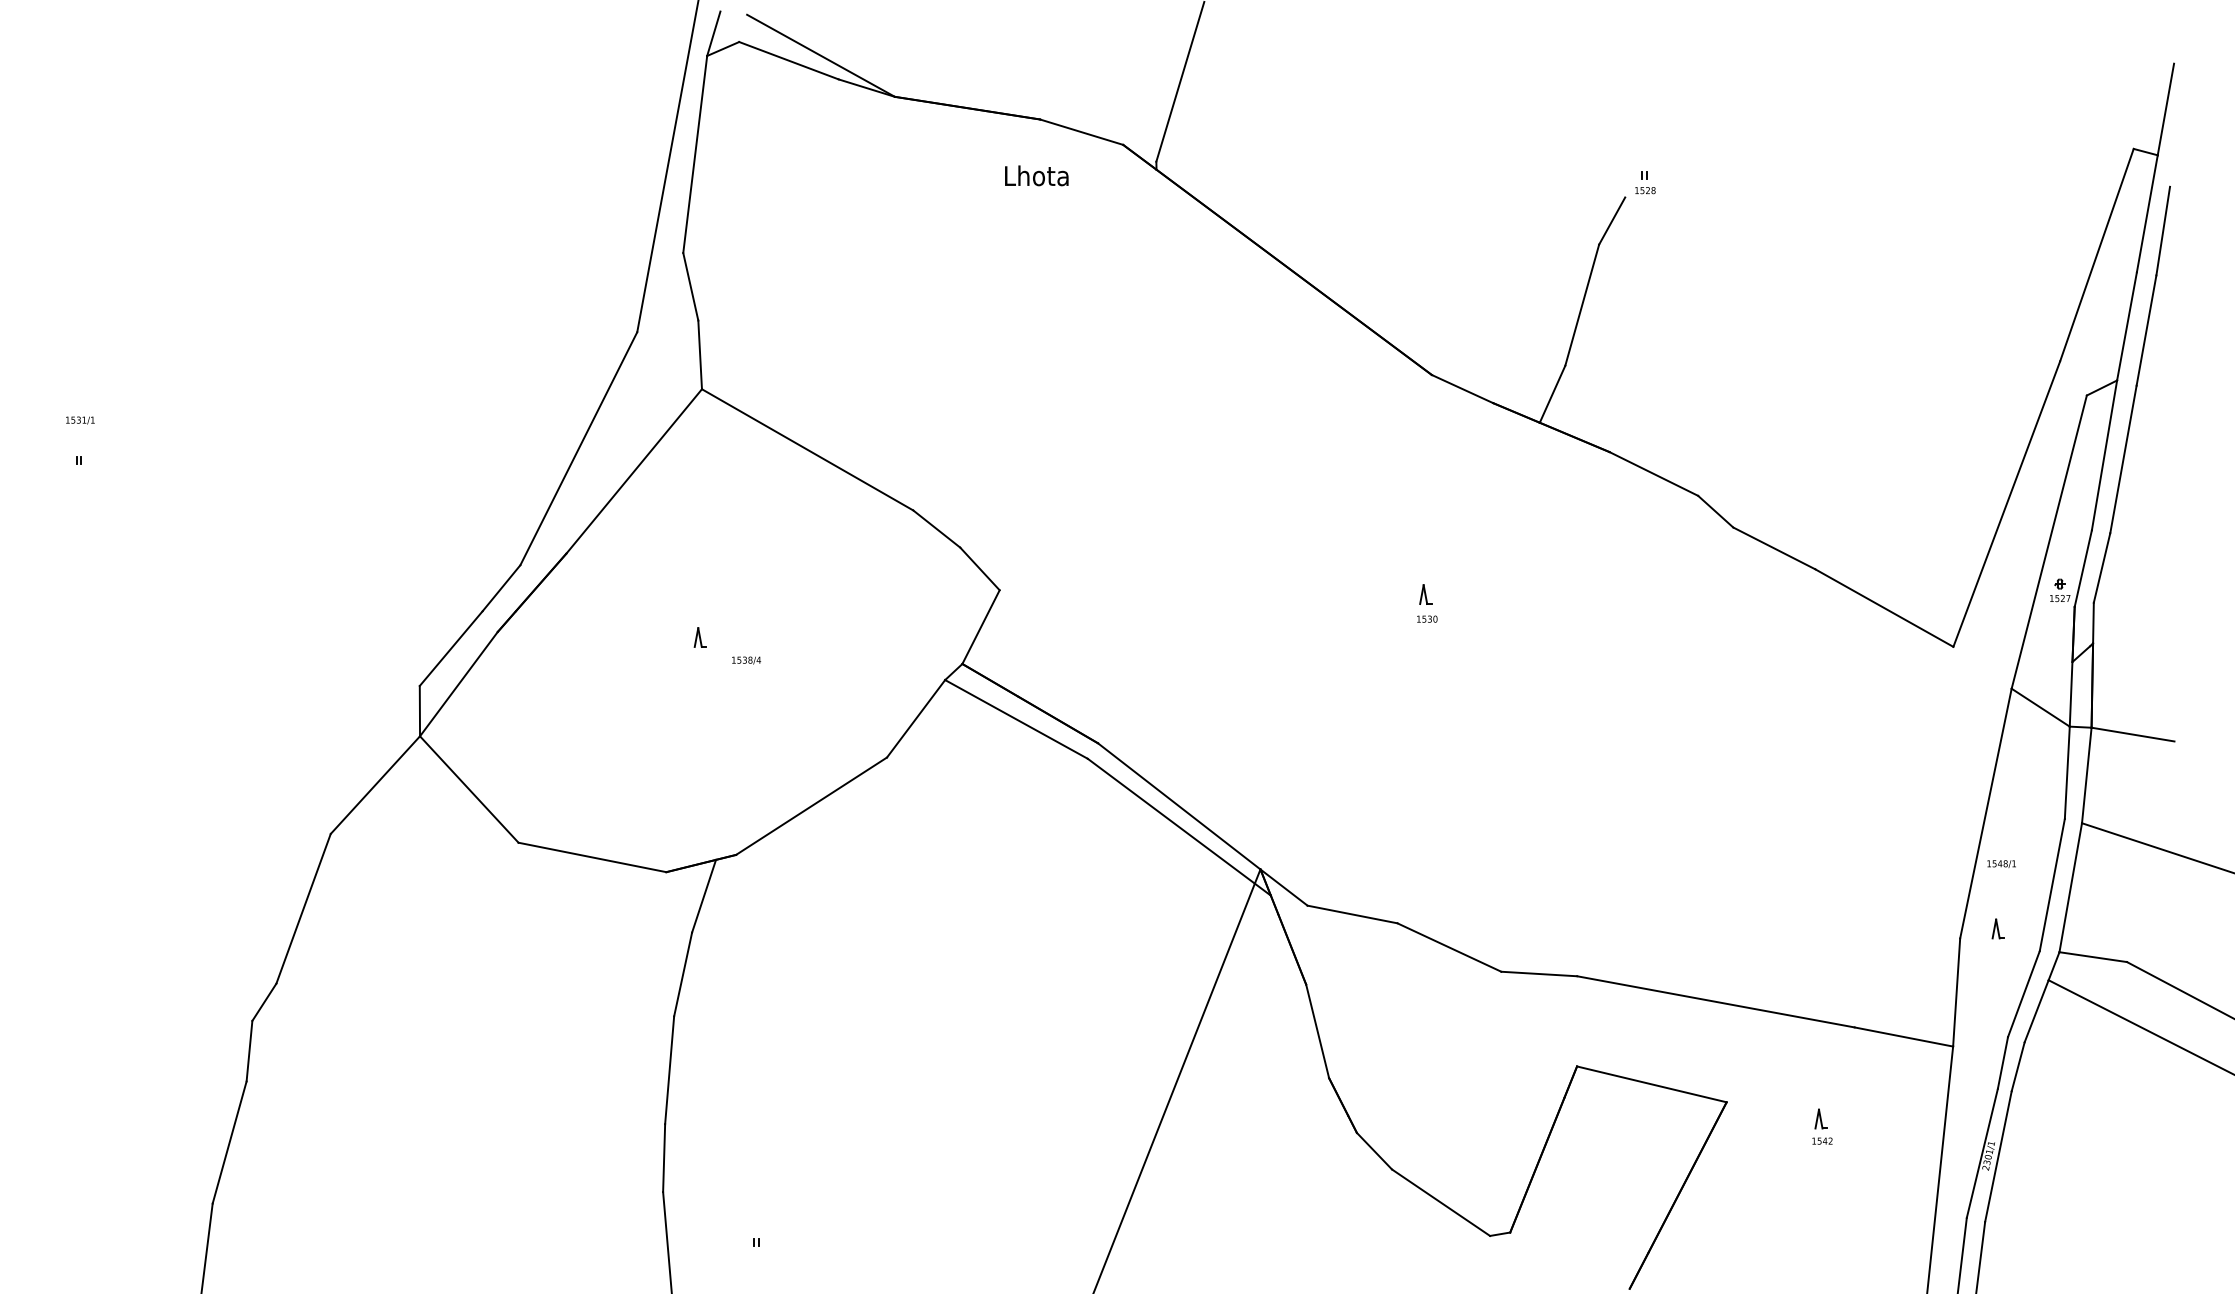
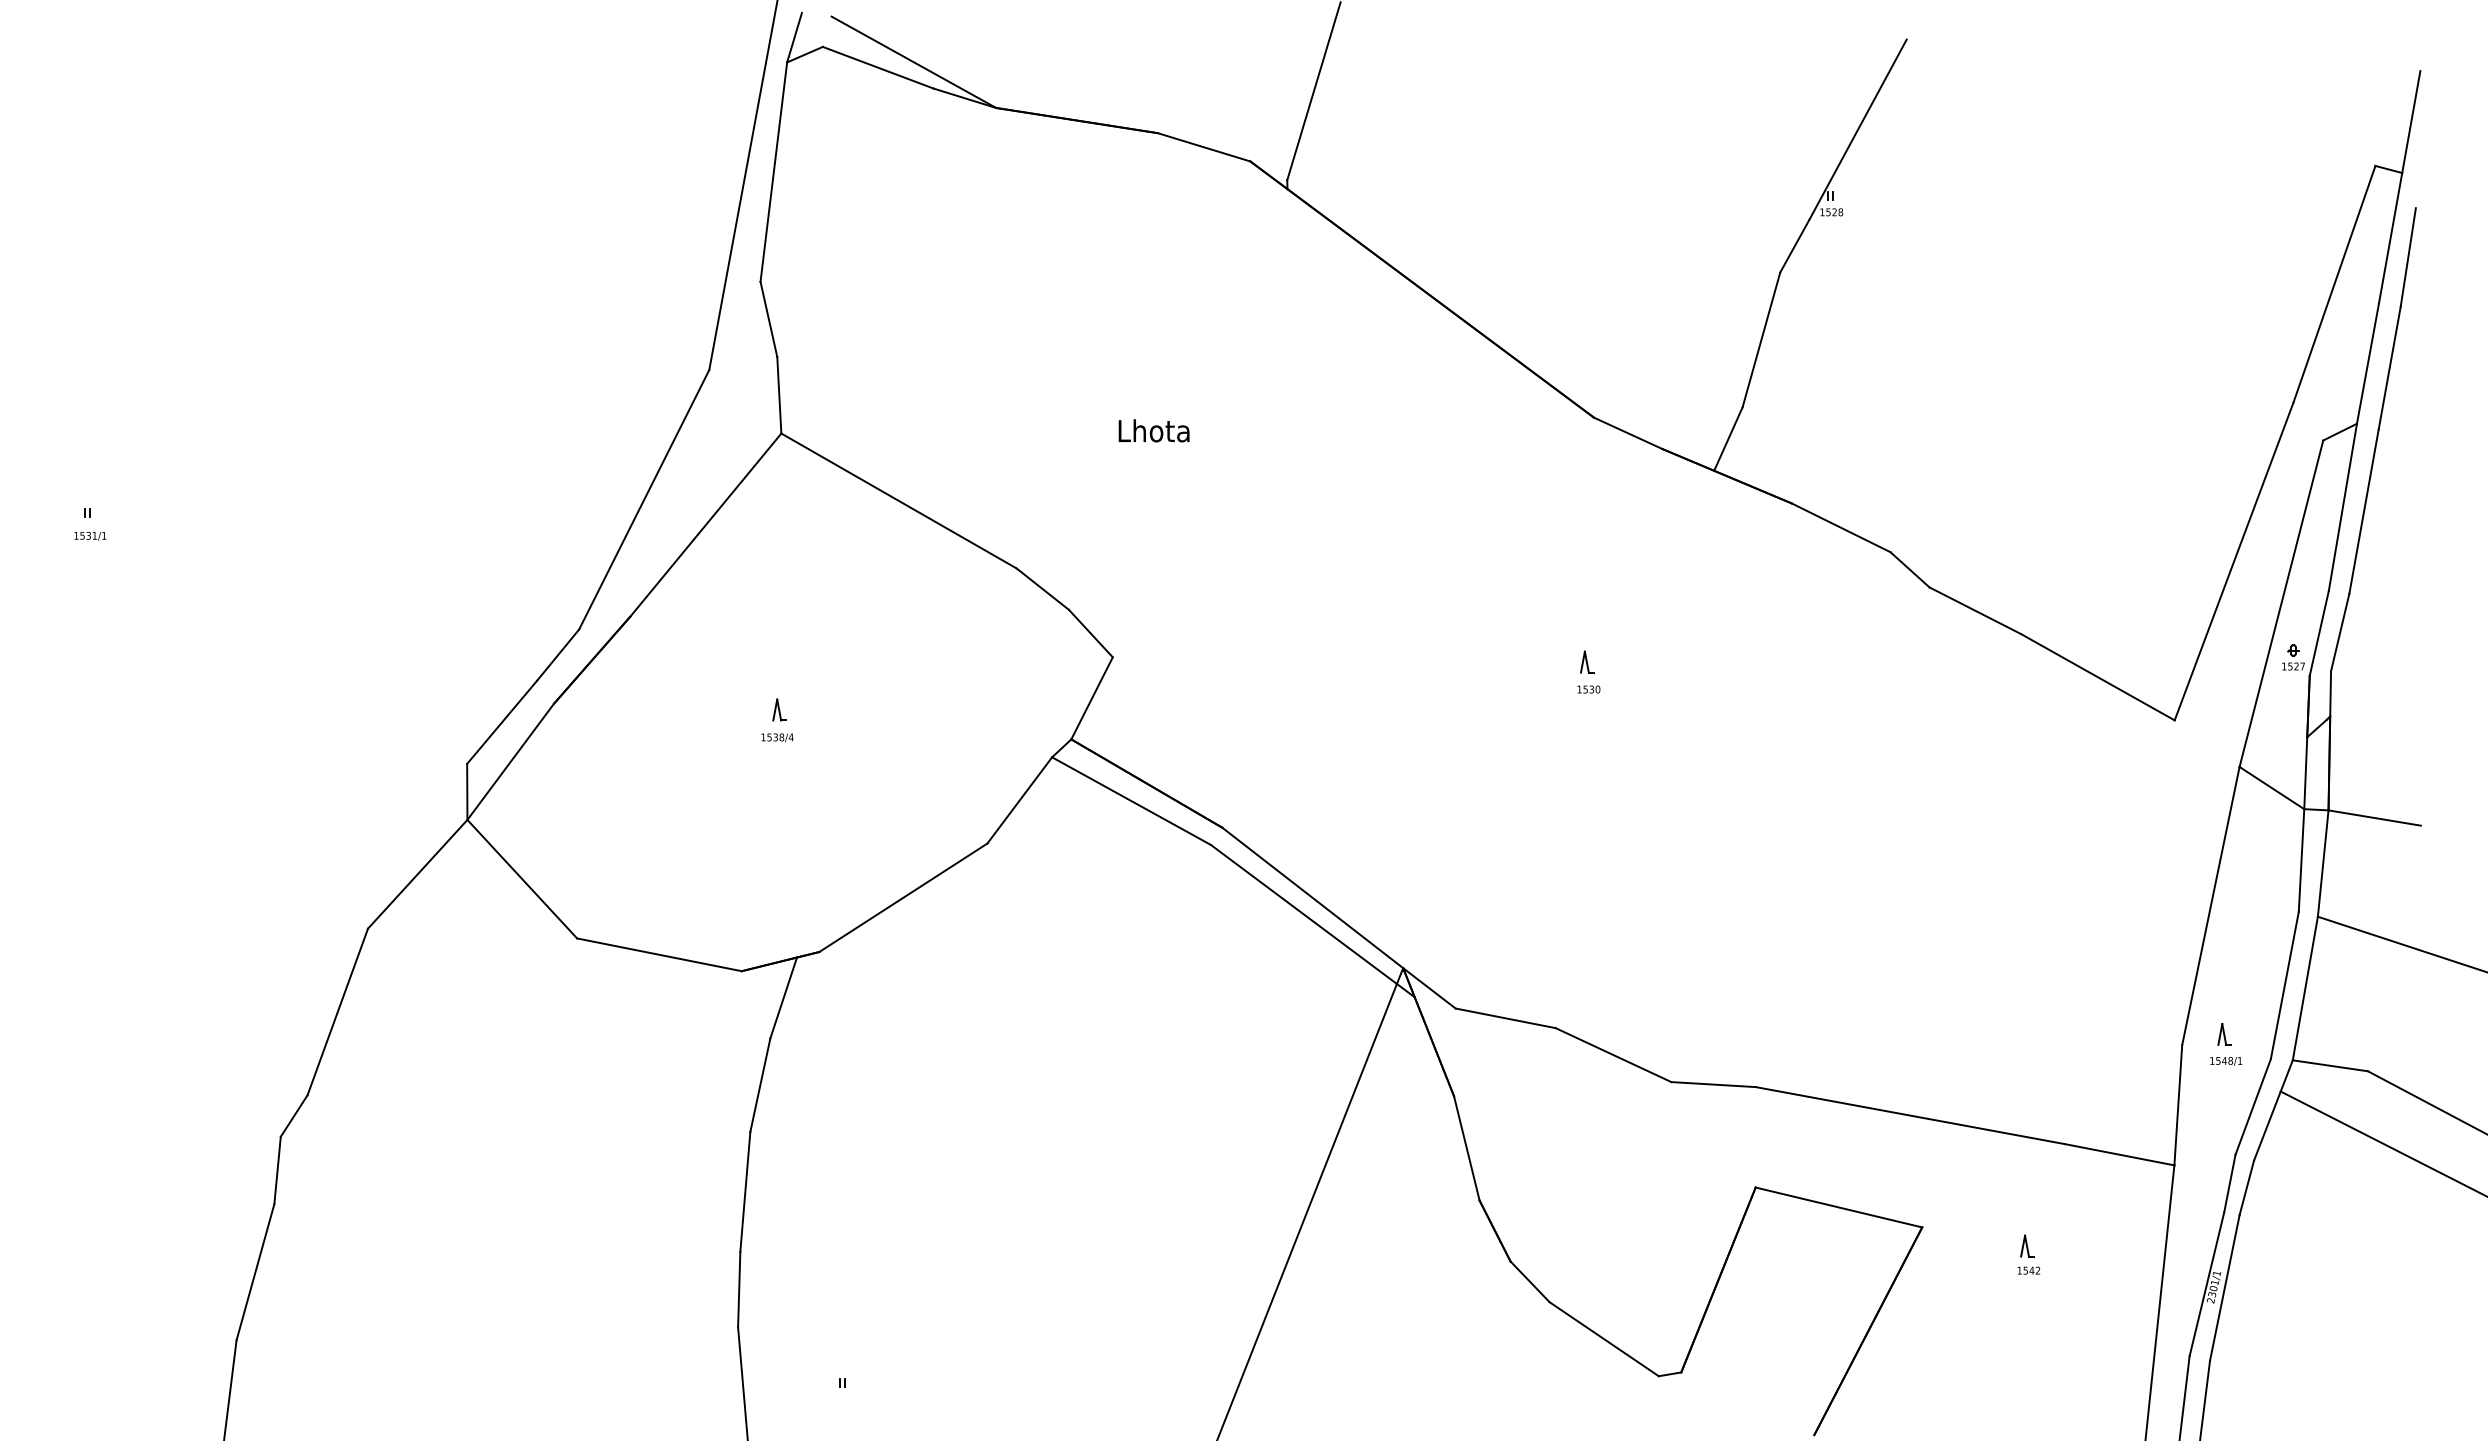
line: (1668, 116) -> (1857, 129), added
text: (1036, 175) -> (1153, 430), moved
text: (80, 420) -> (90, 536), moved
text: (746, 660) -> (777, 737), moved
text: (2001, 863) -> (2226, 1060), moved

